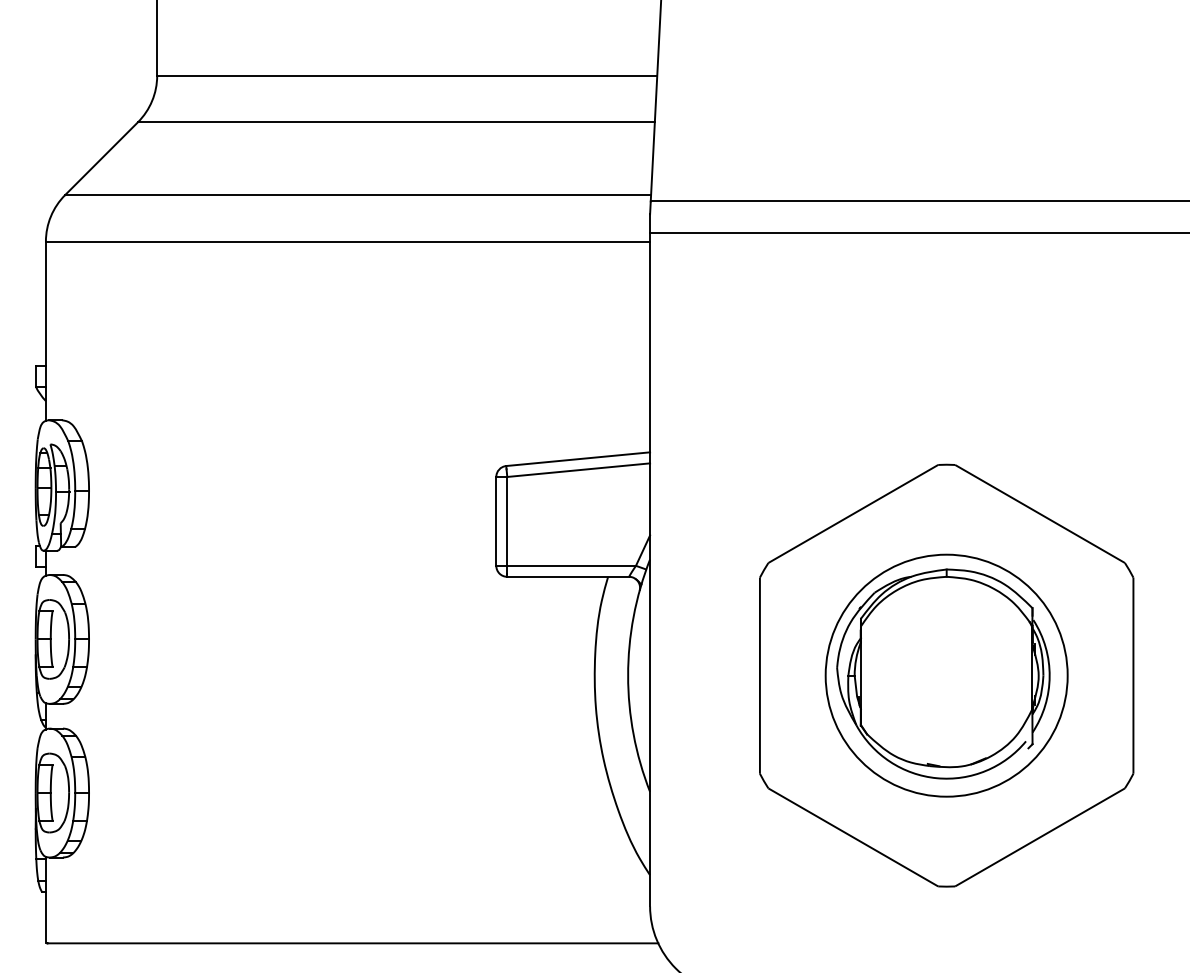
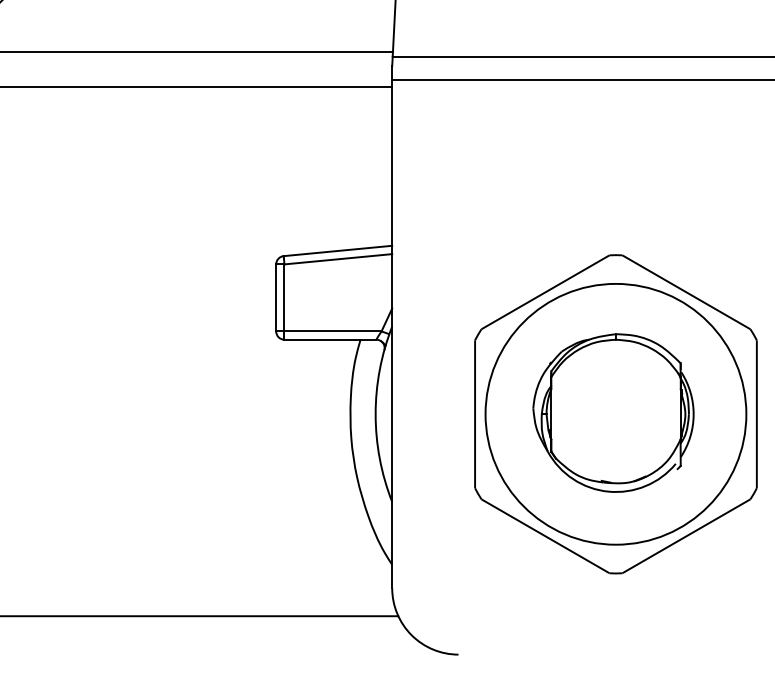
circle: (946, 675) -> (615, 414), size x1.43

